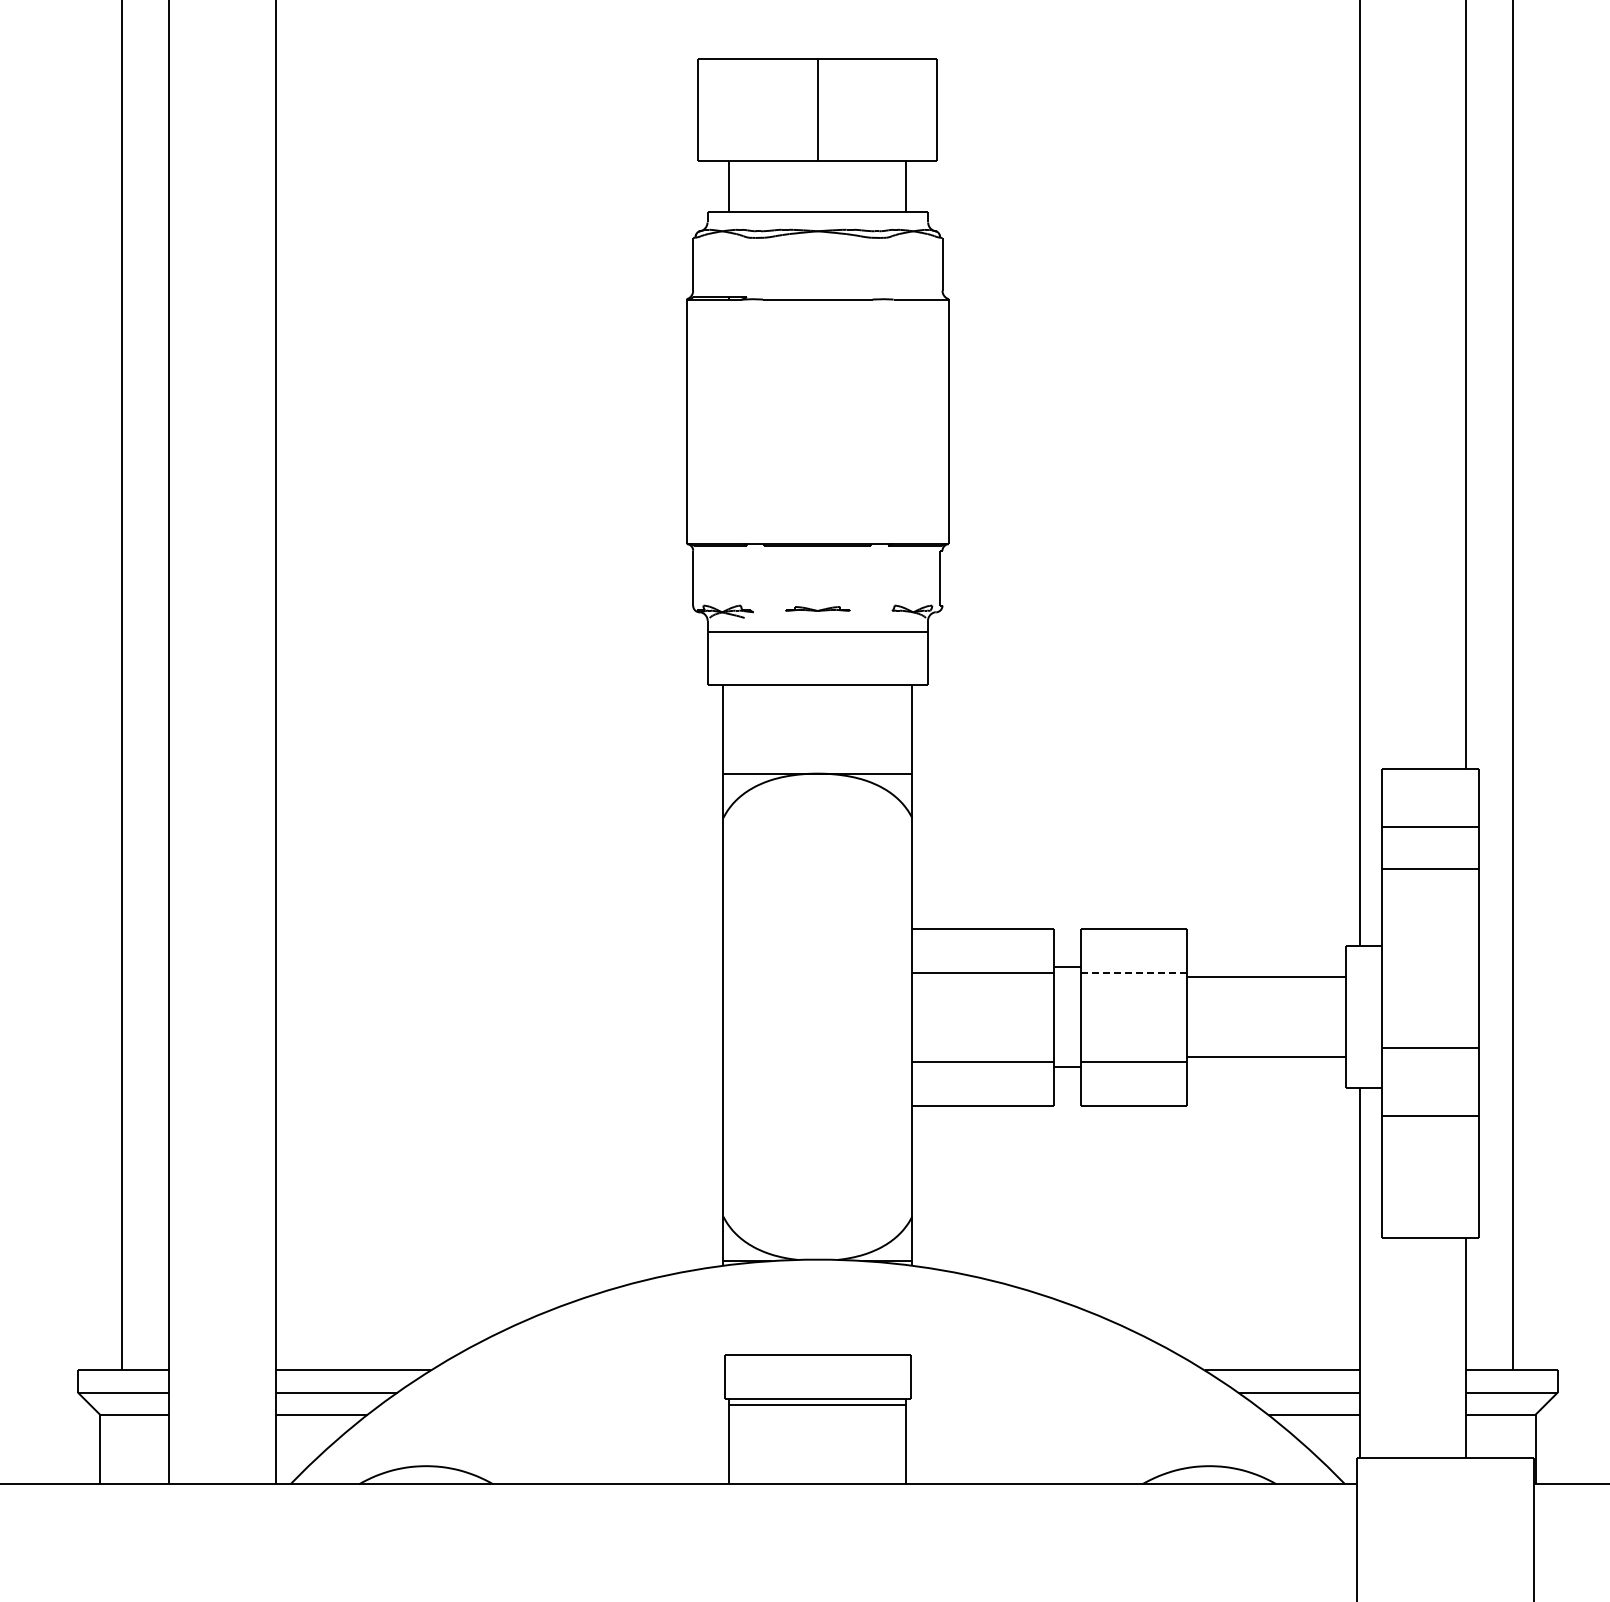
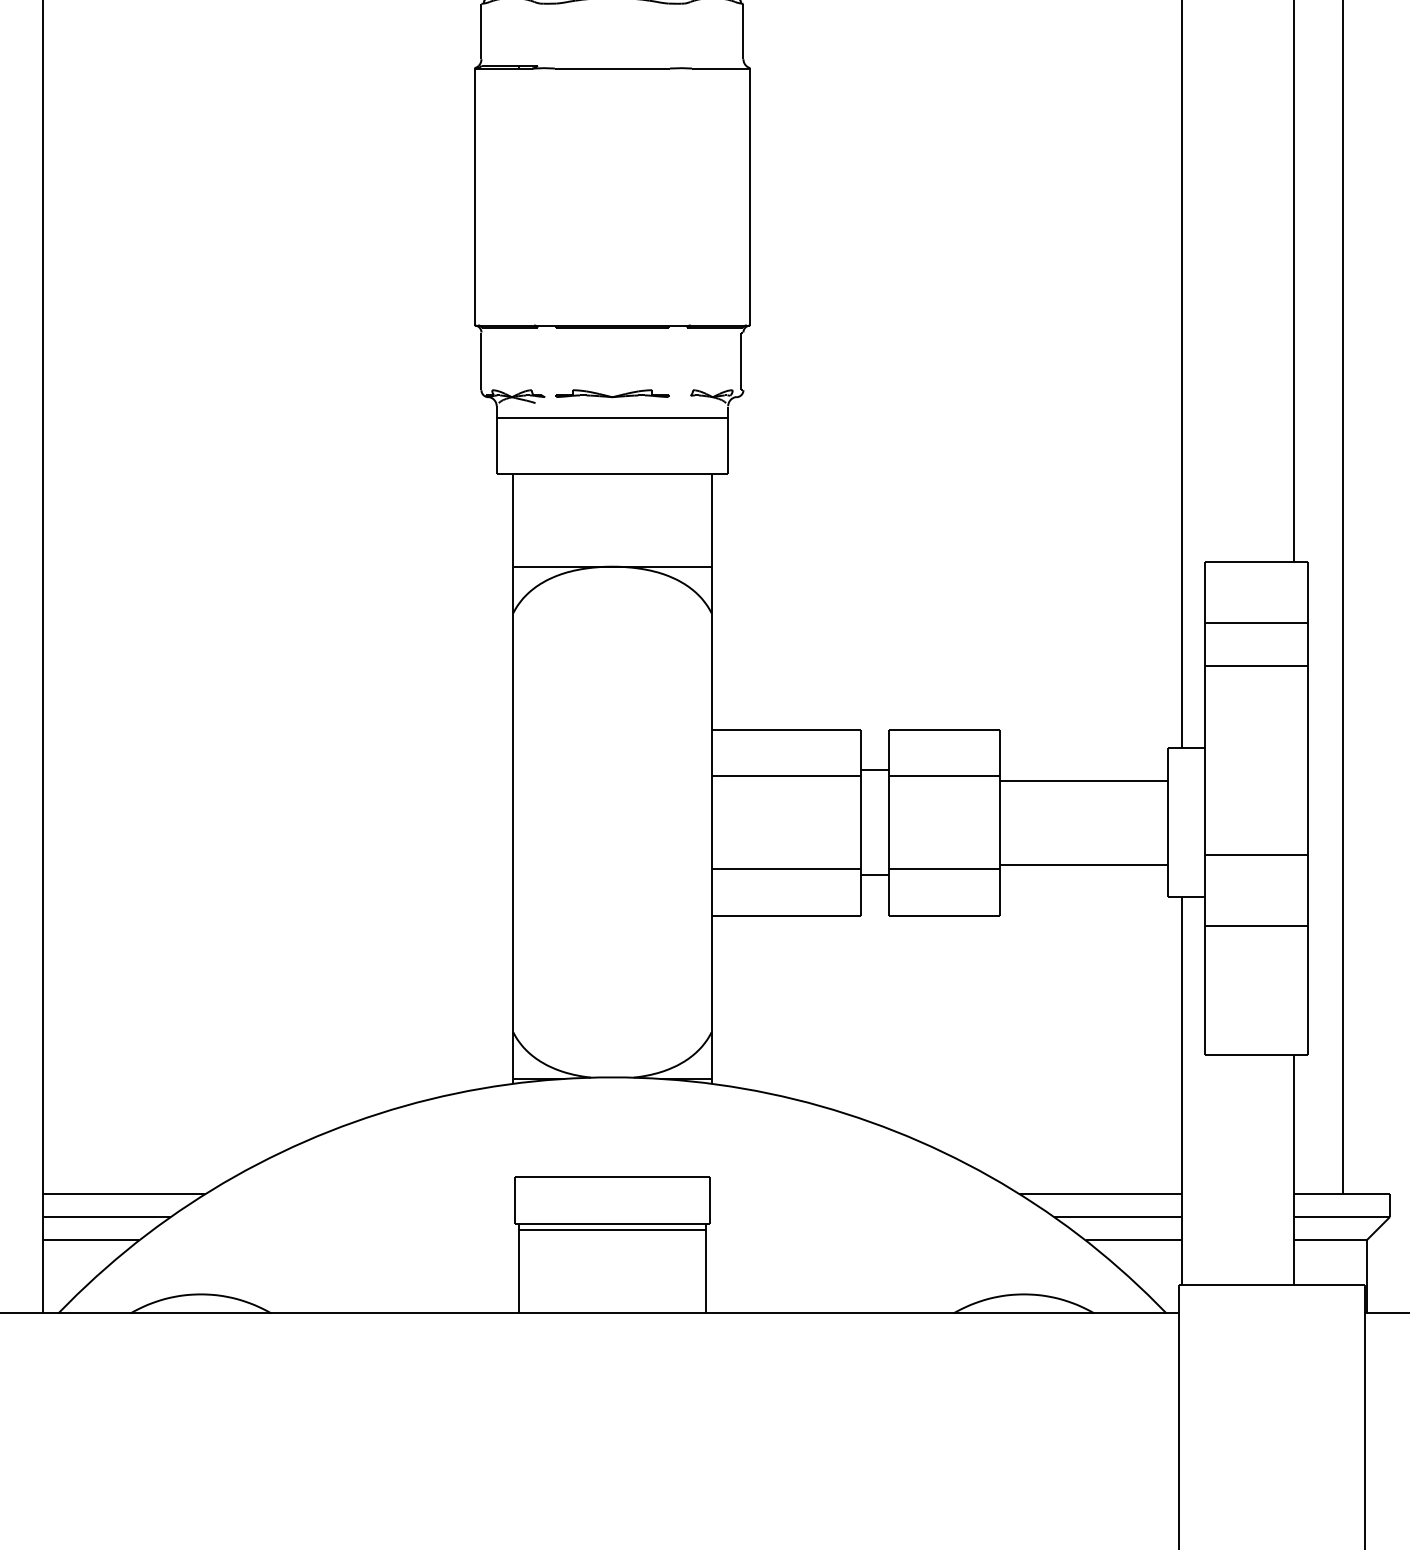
part: (817, 608) -> (612, 393), size x1.67
line: (1134, 973) -> (945, 776), dashed -> solid

